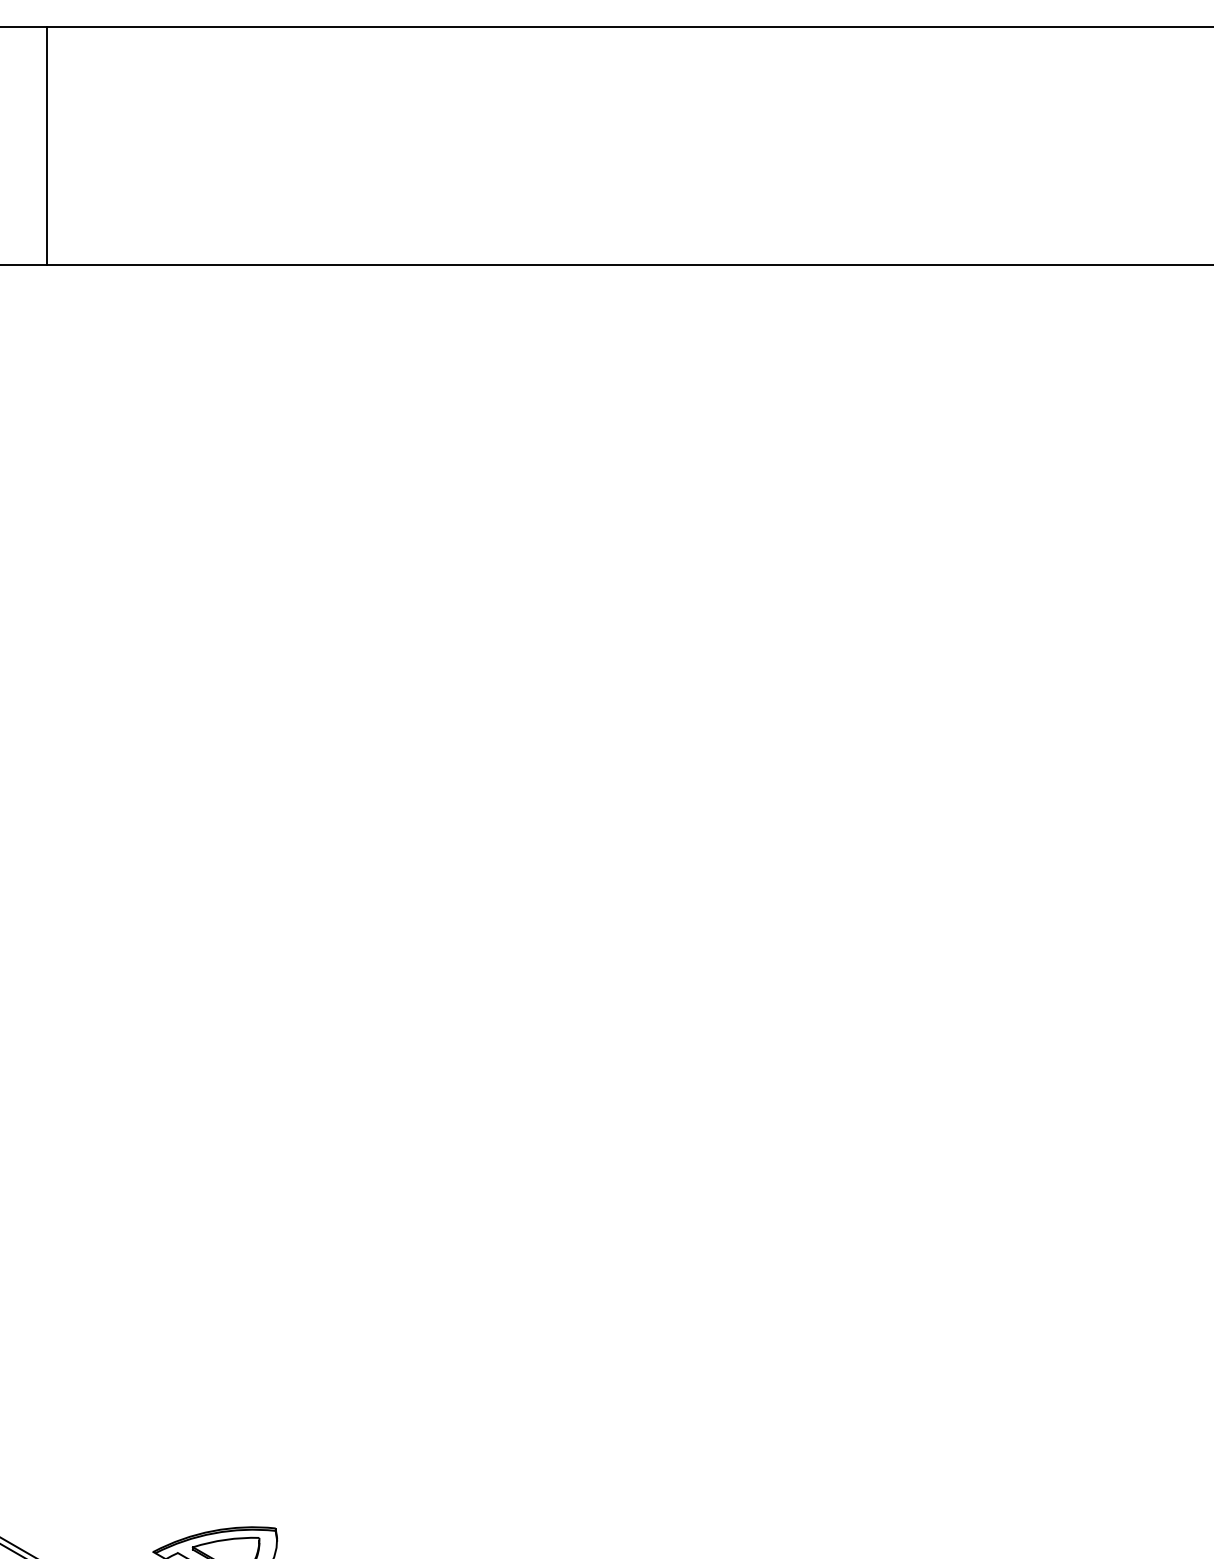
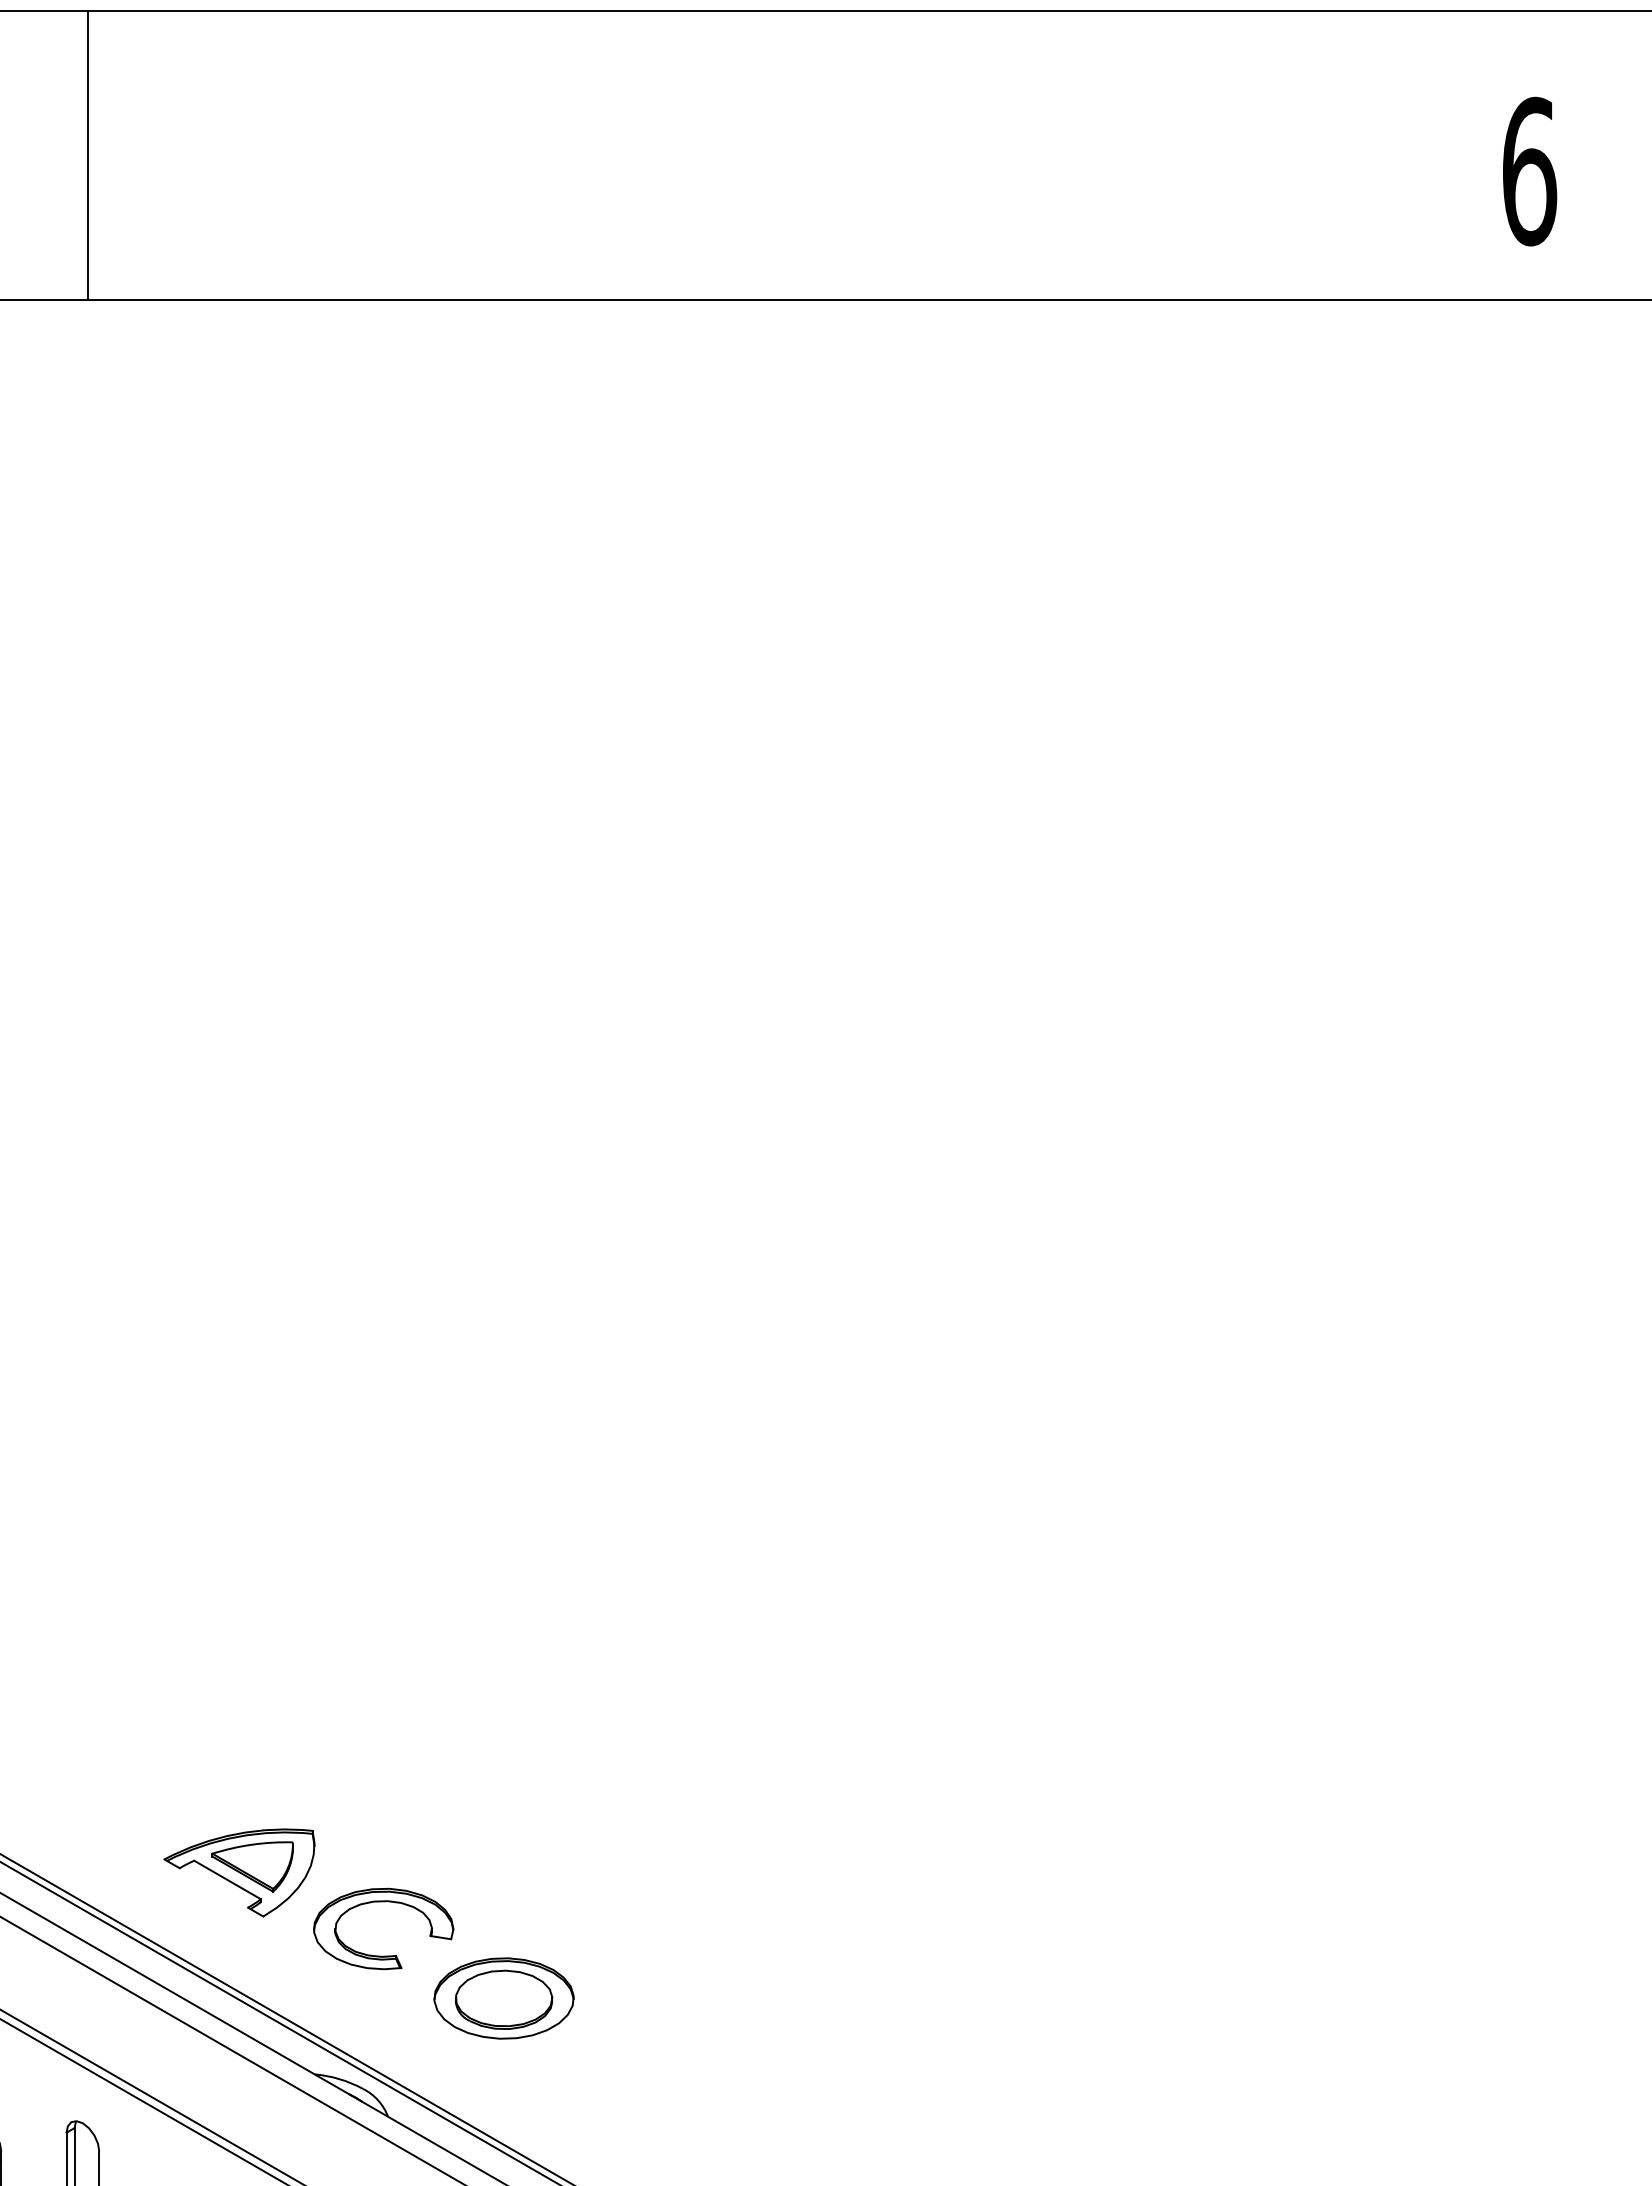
line: (46, 145) -> (87, 155), moved

